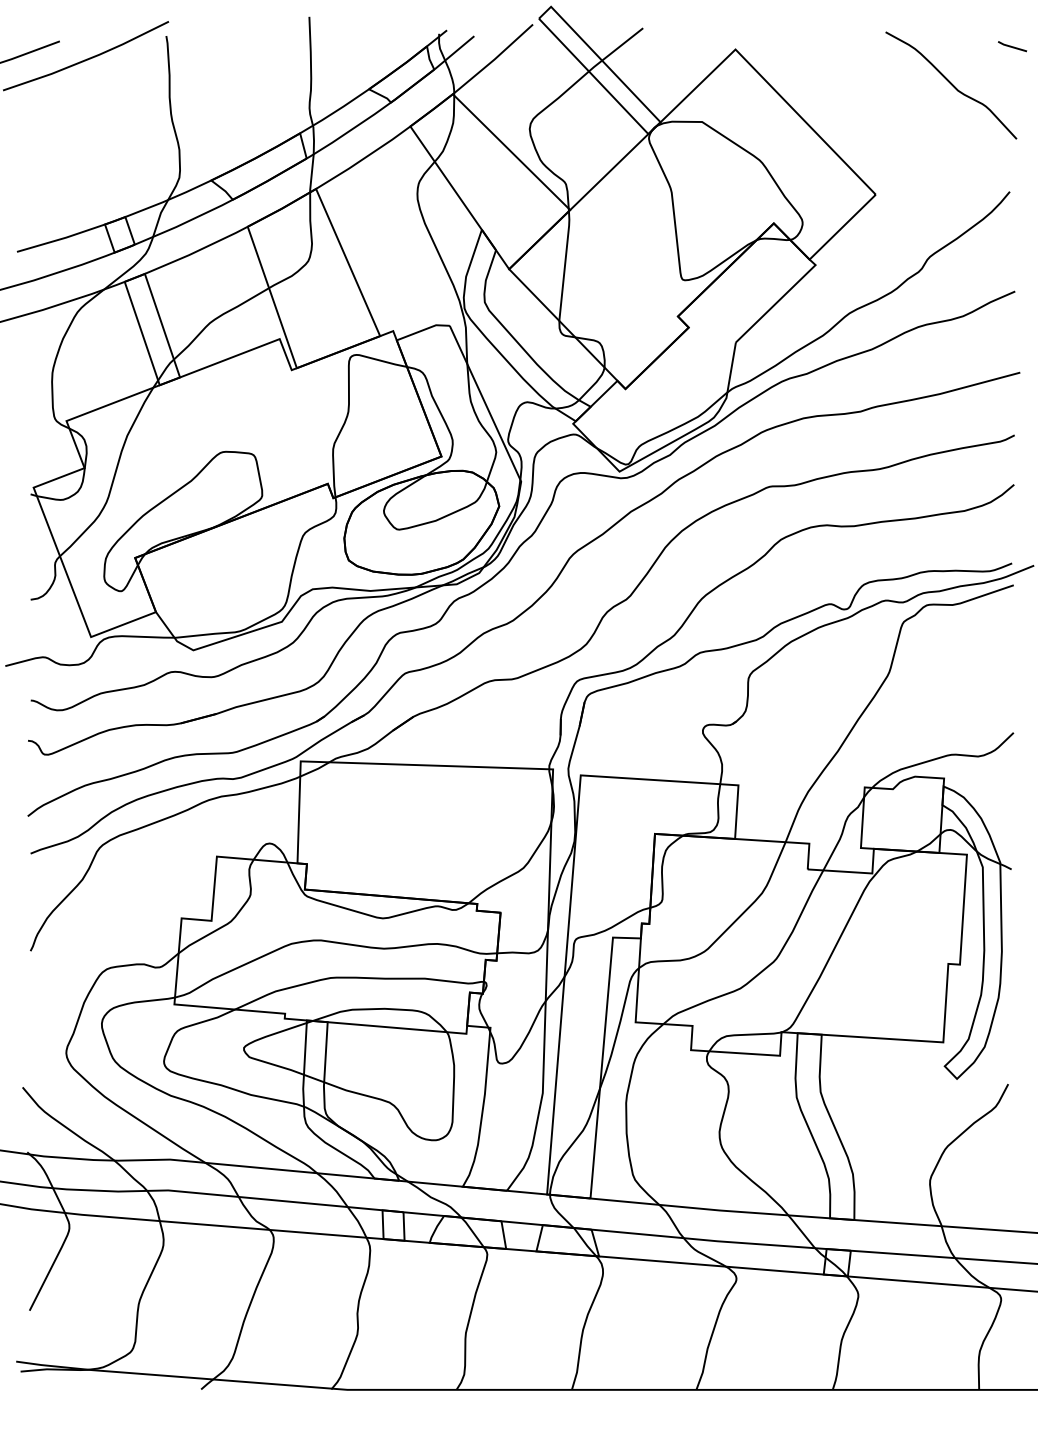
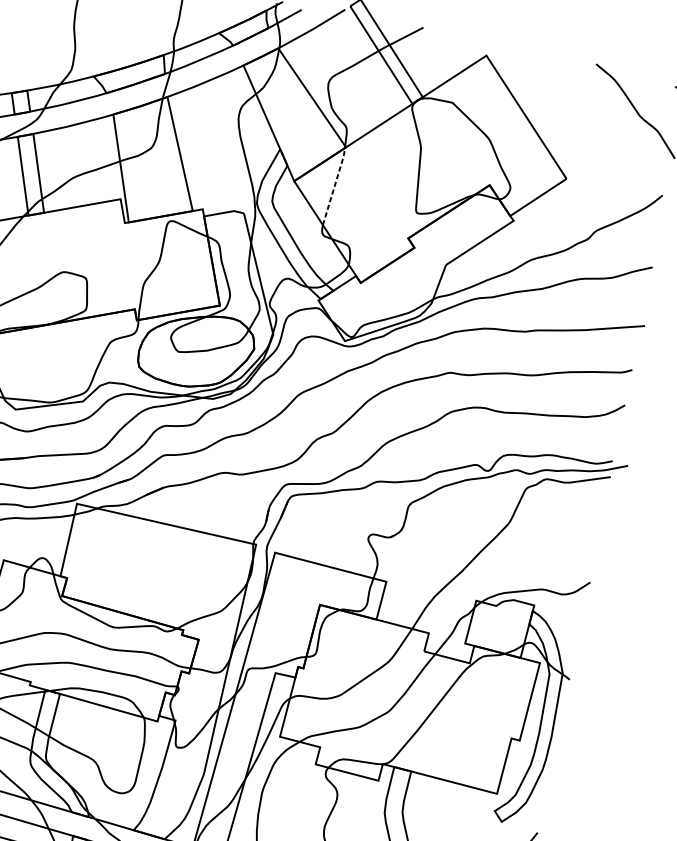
line: (565, 264) -> (335, 185), solid -> dashed

